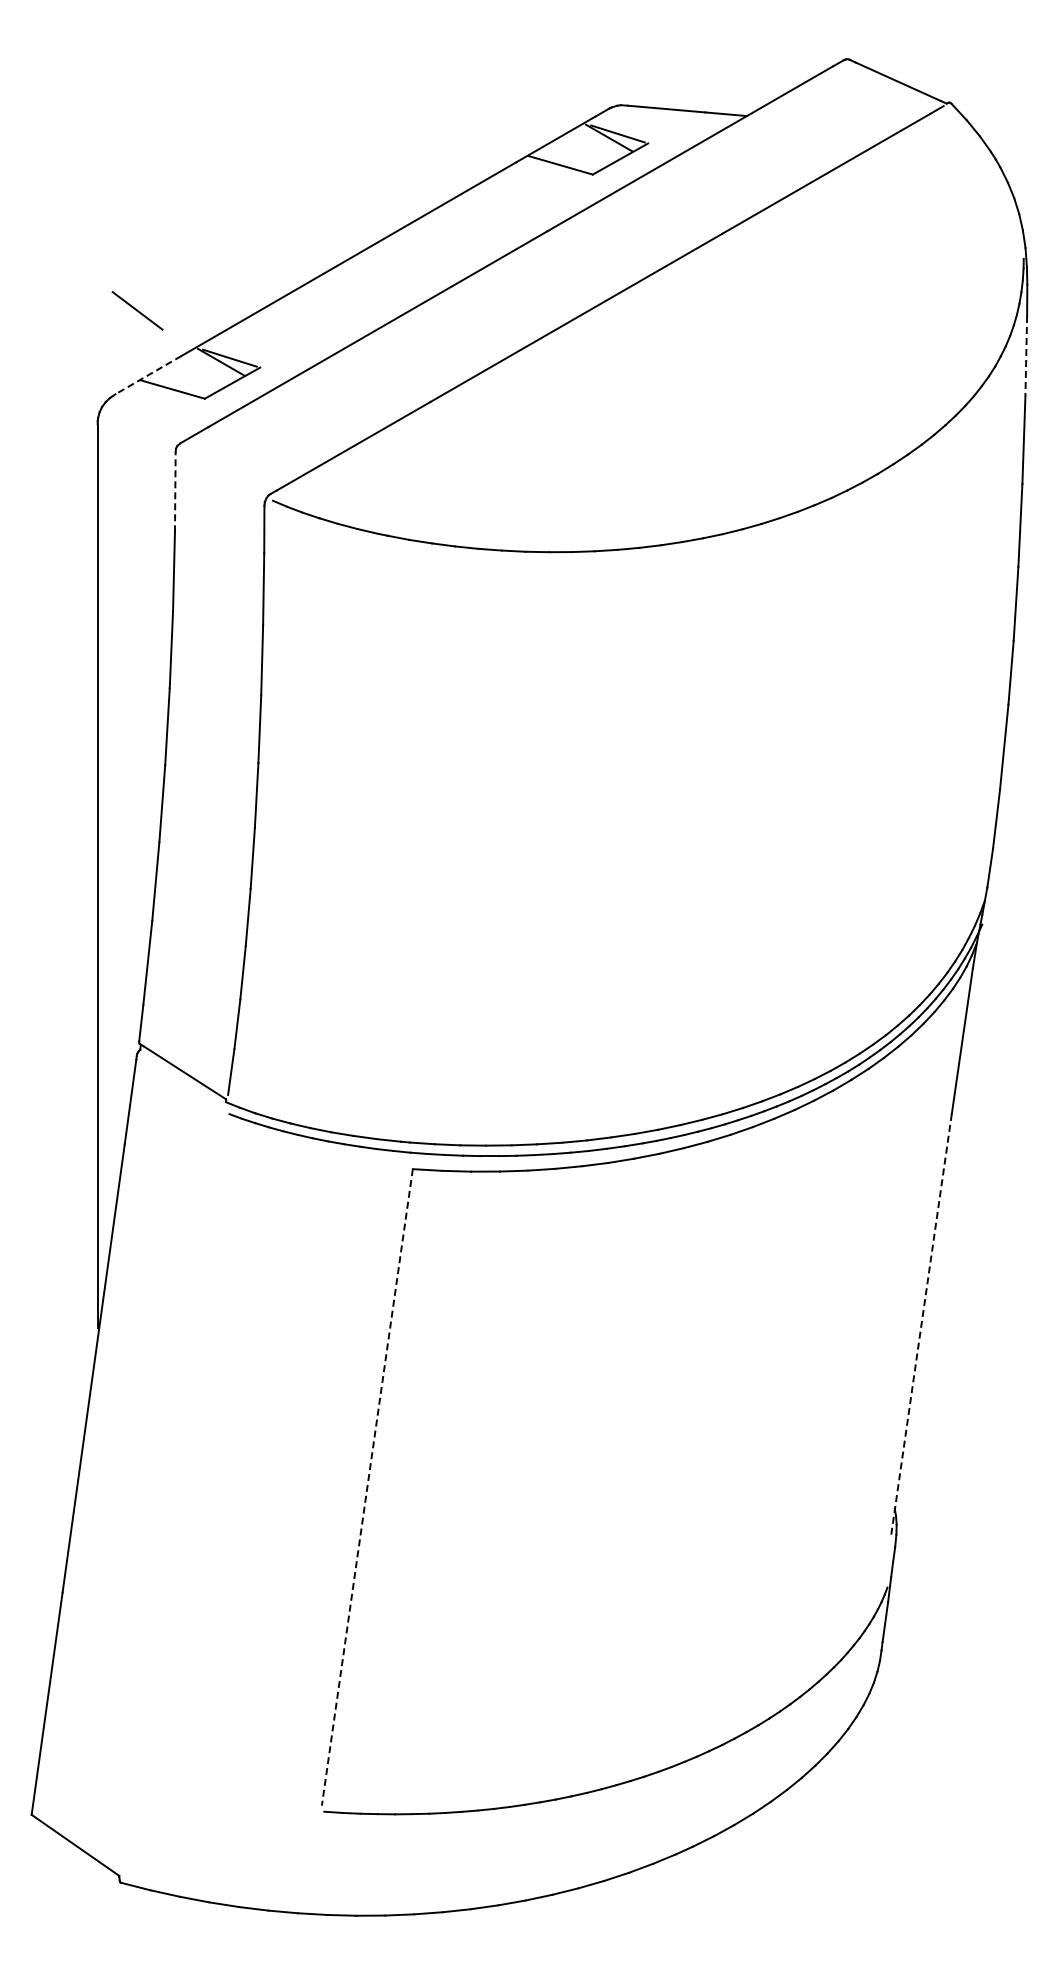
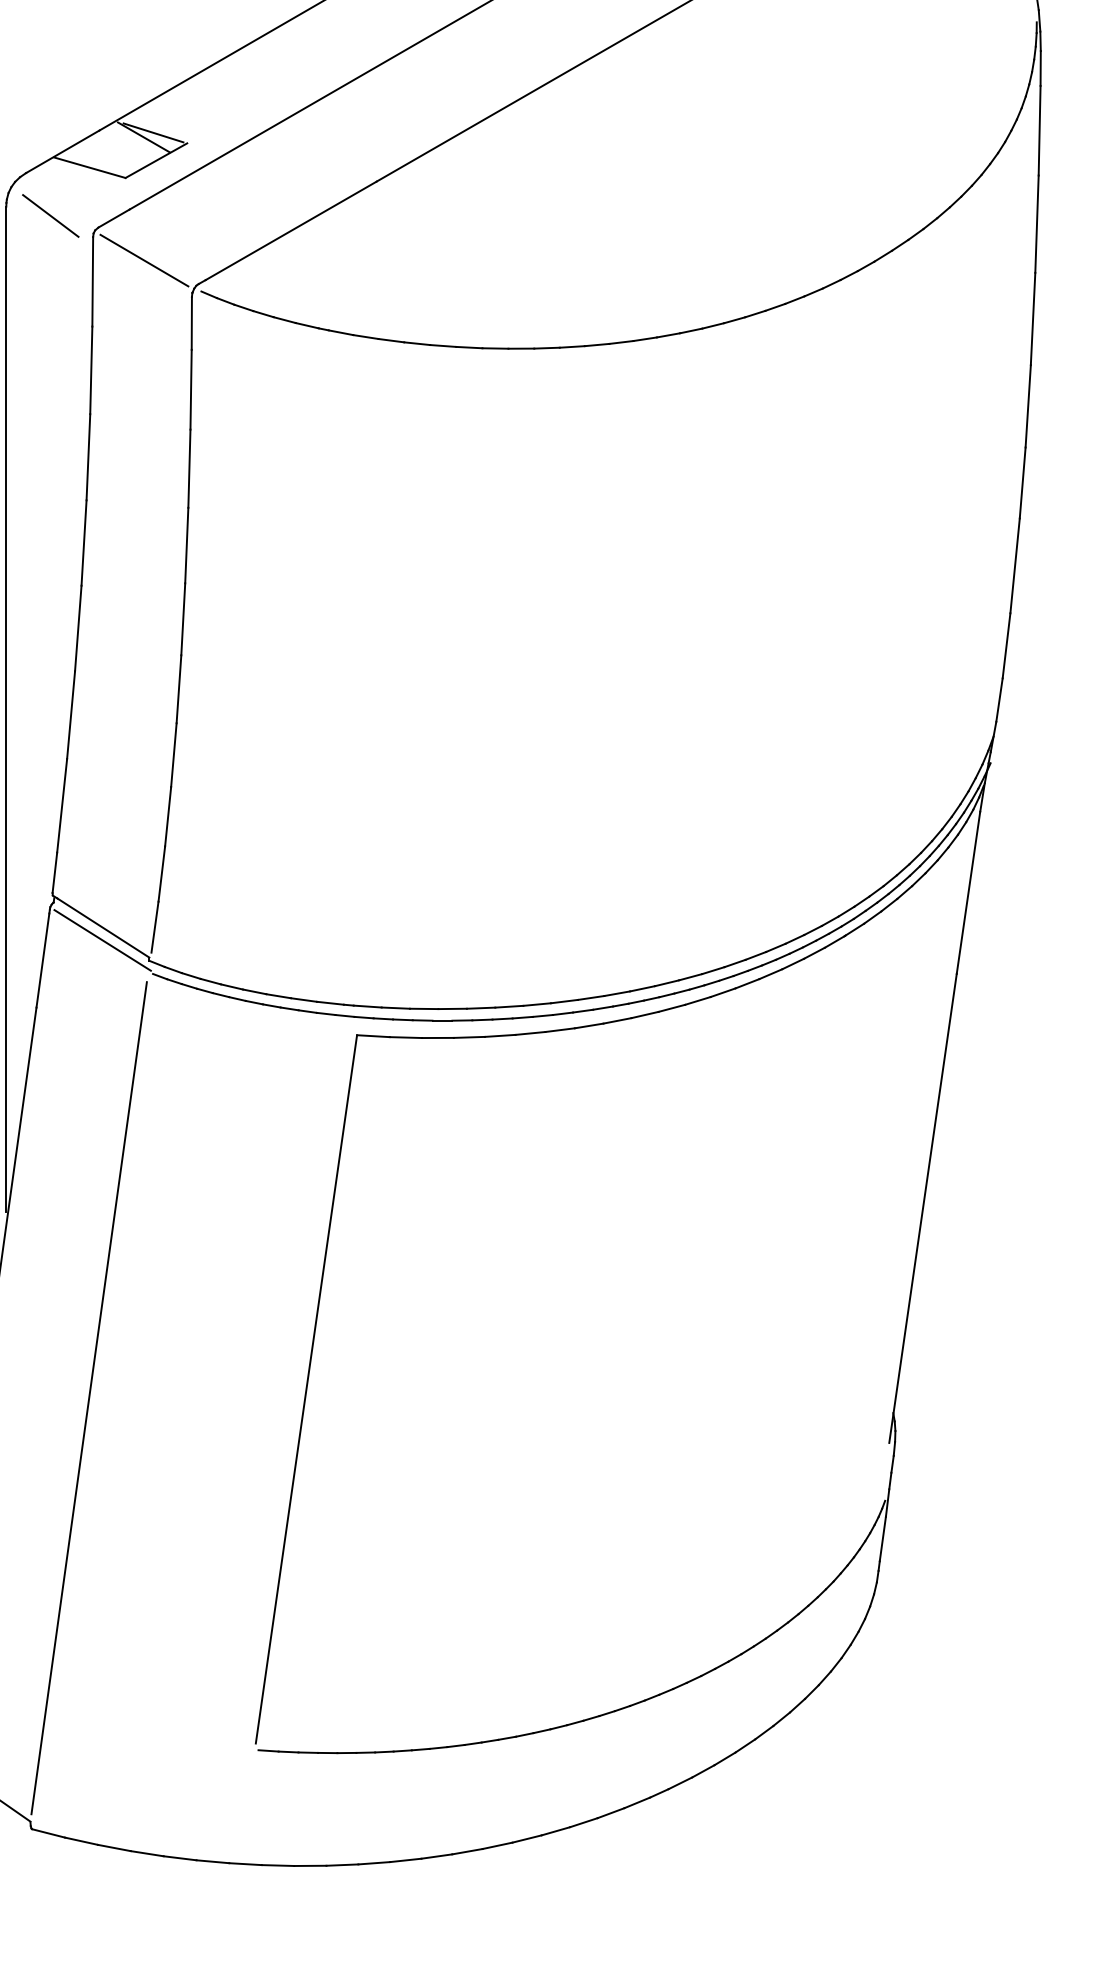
line: (137, 310) -> (50, 215), moved
line: (1026, 356) -> (1039, 130), dashed -> solid
line: (147, 375) -> (61, 152), dashed -> solid
line: (221, 472) -> (144, 260), added
line: (175, 491) -> (92, 281), dashed -> solid
line: (183, 1083) -> (101, 939), added
line: (921, 1324) -> (923, 1208), dashed -> solid
line: (367, 1487) -> (306, 1389), dashed -> solid
line: (171, 1495) -> (88, 1398), added

